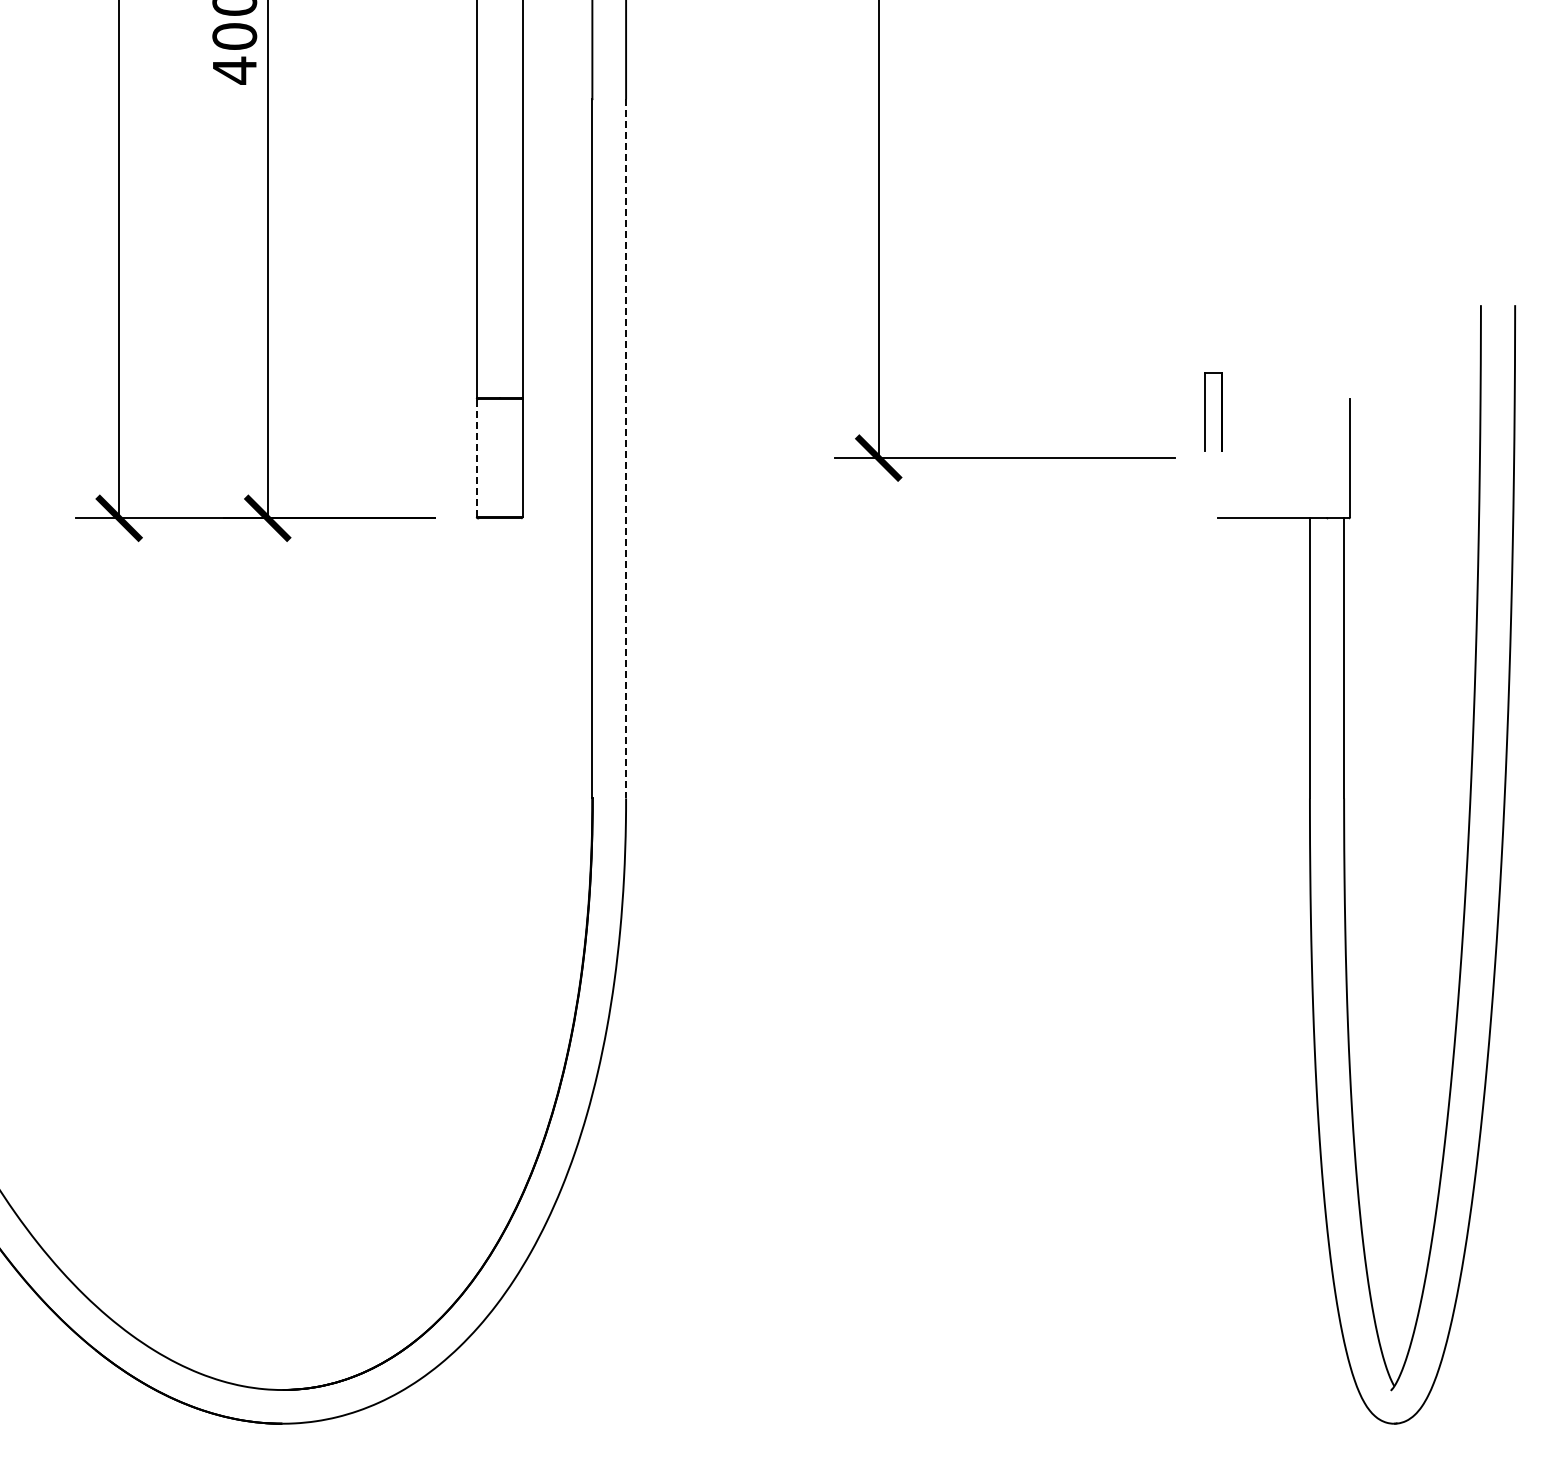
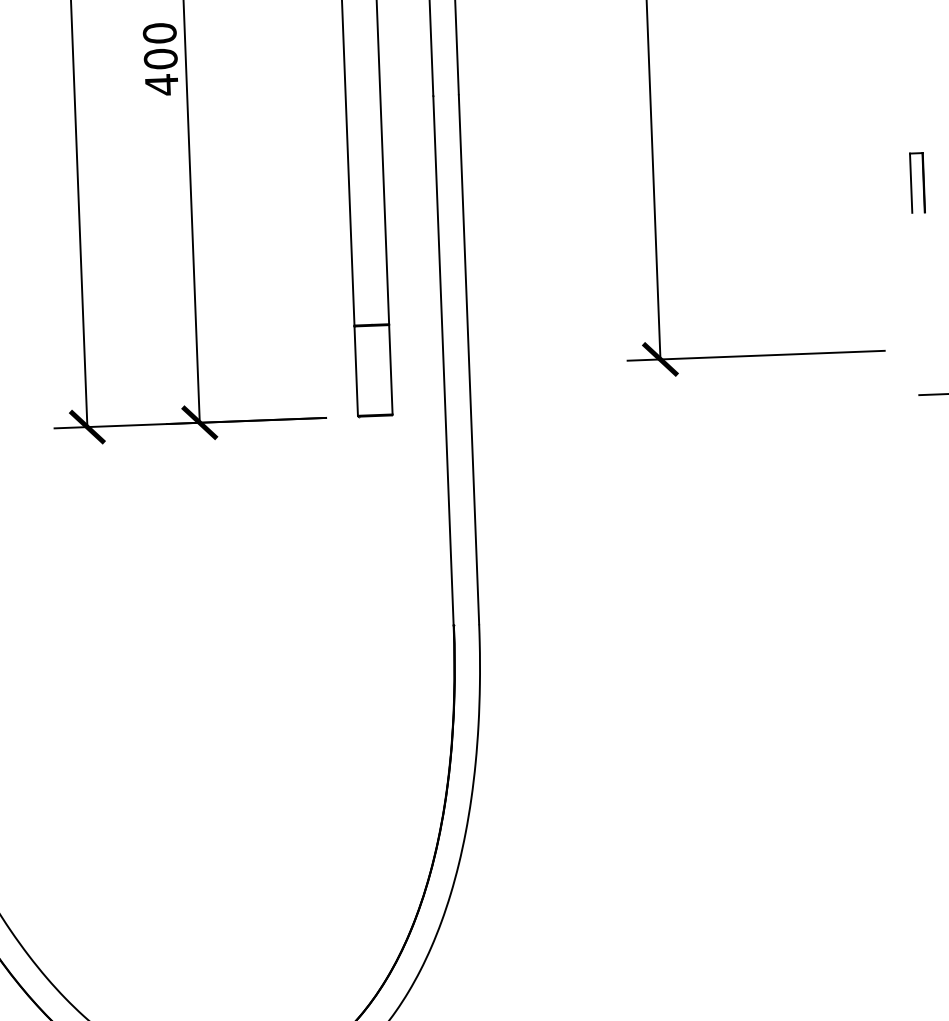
part: (1205, 411) -> (911, 182), moved
line: (626, 449) -> (469, 360), dashed -> solid
line: (476, 457) -> (356, 370), dashed -> solid

